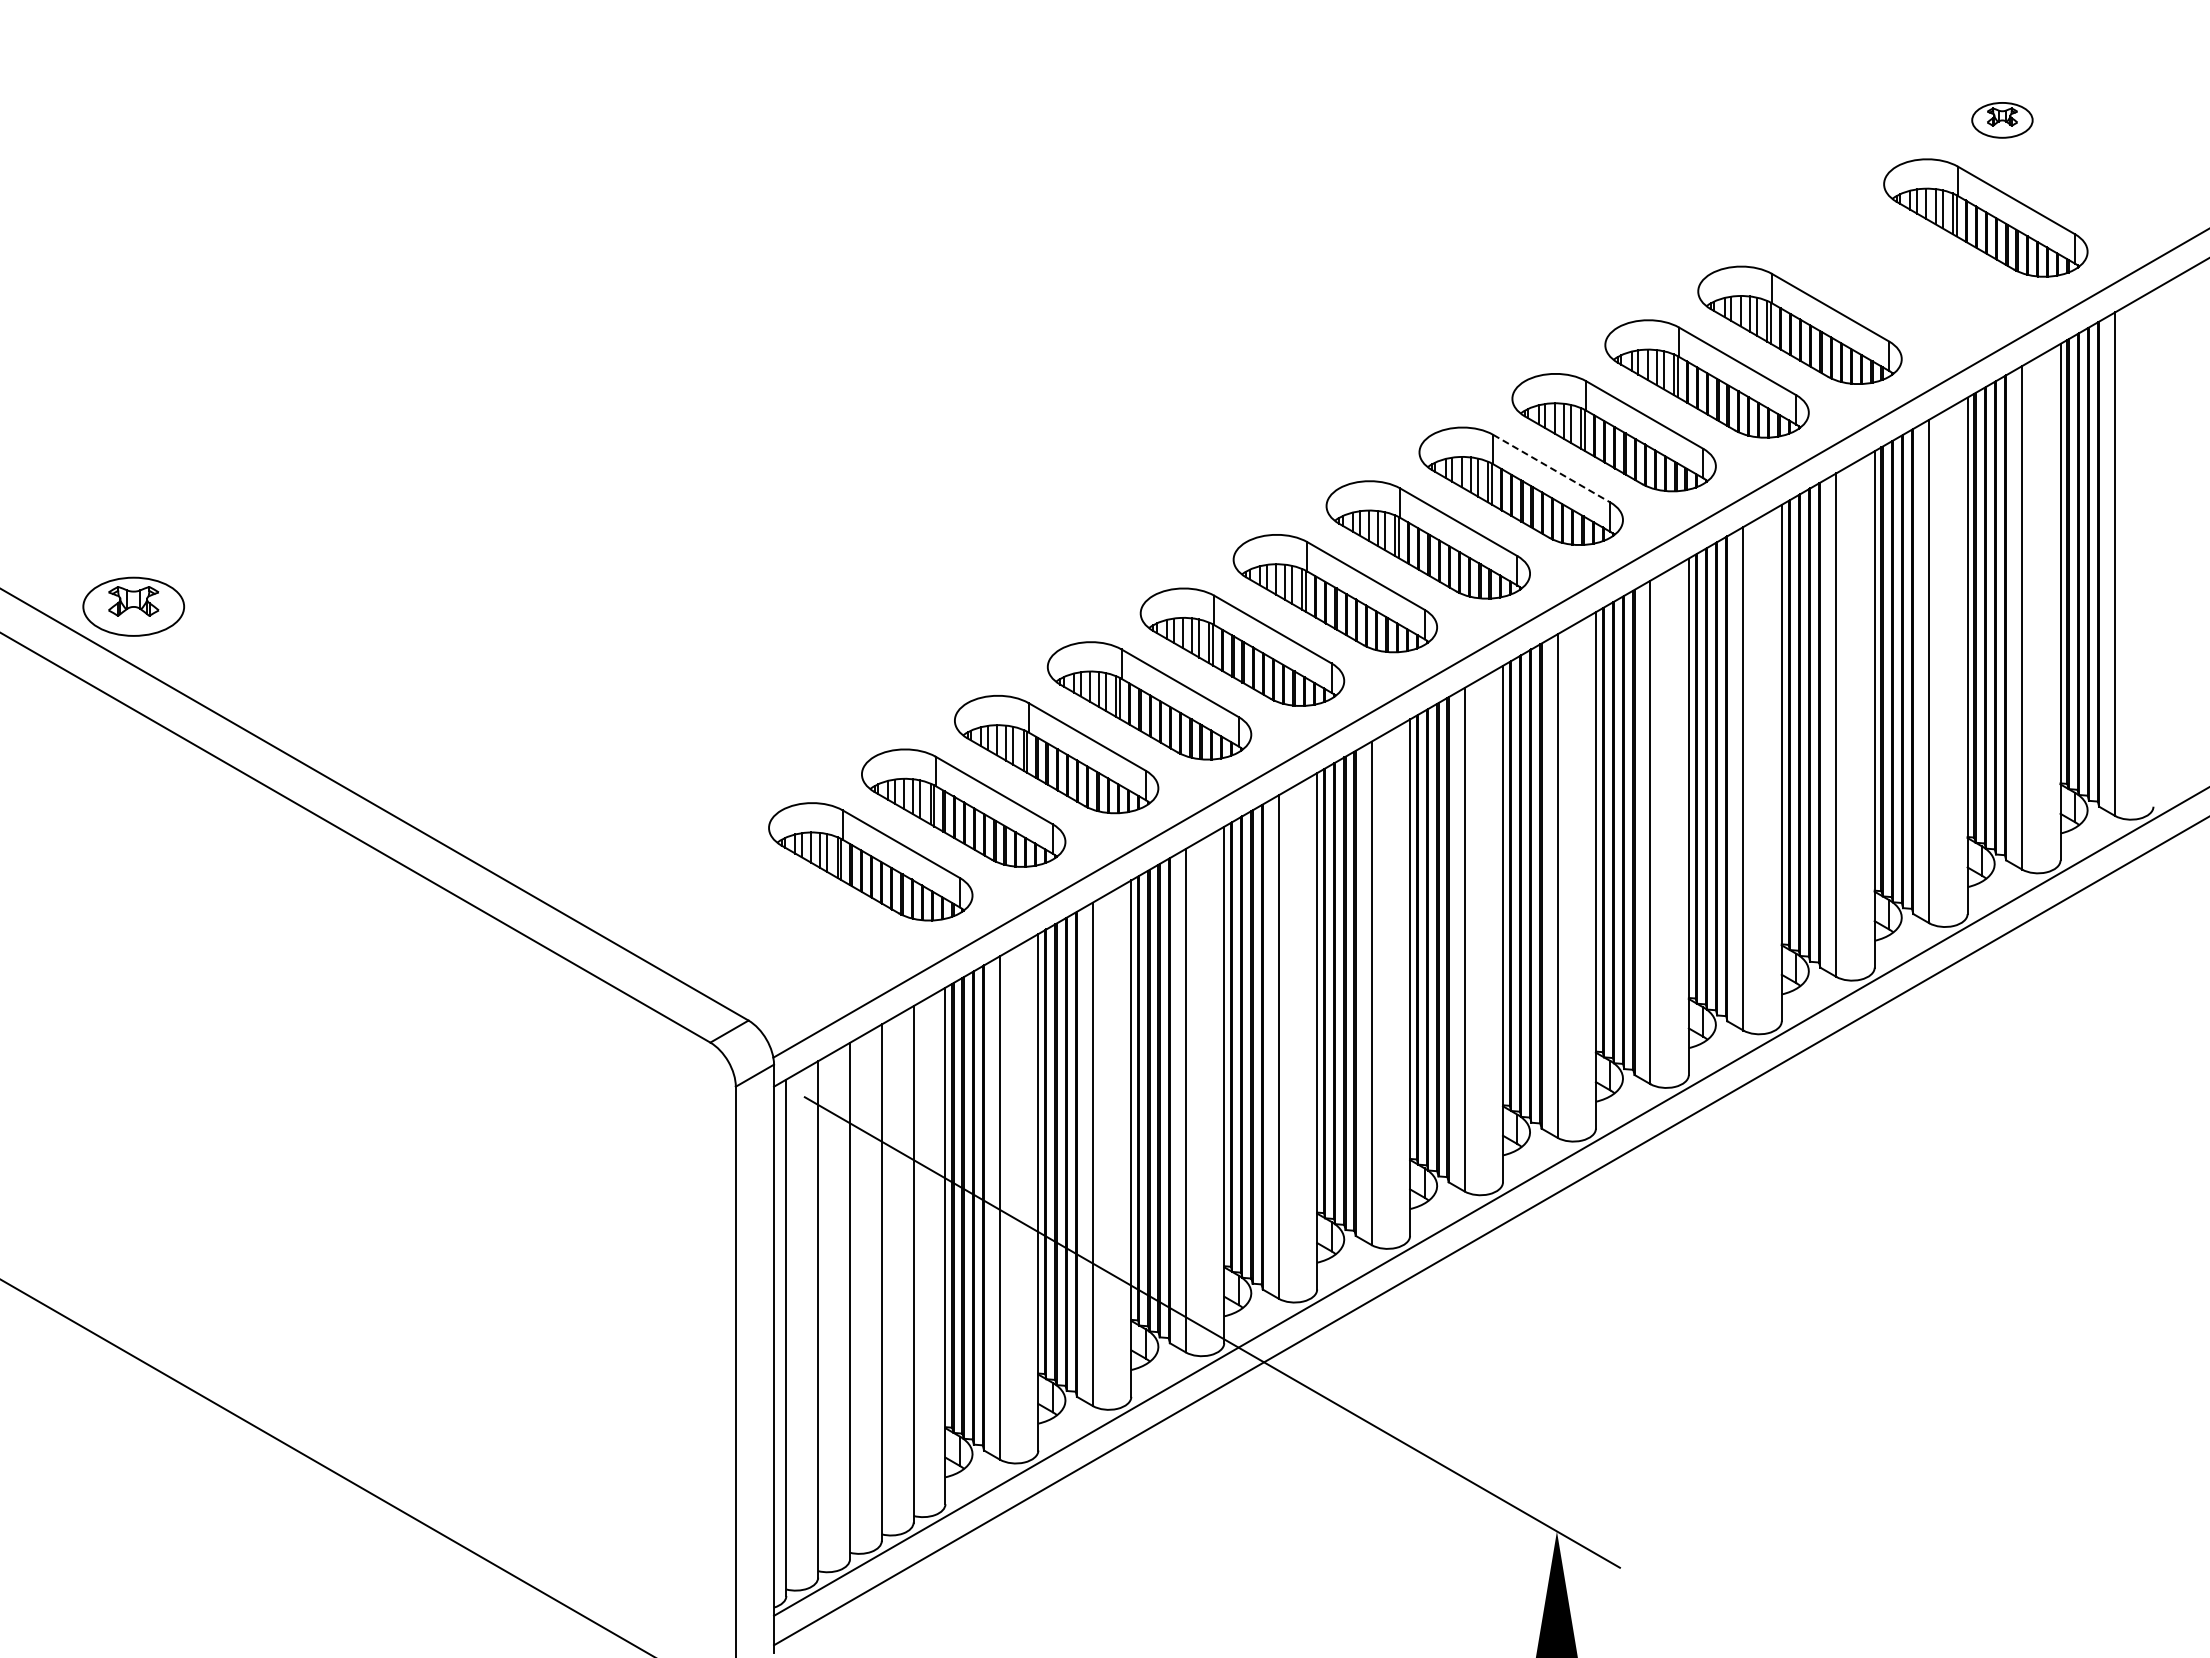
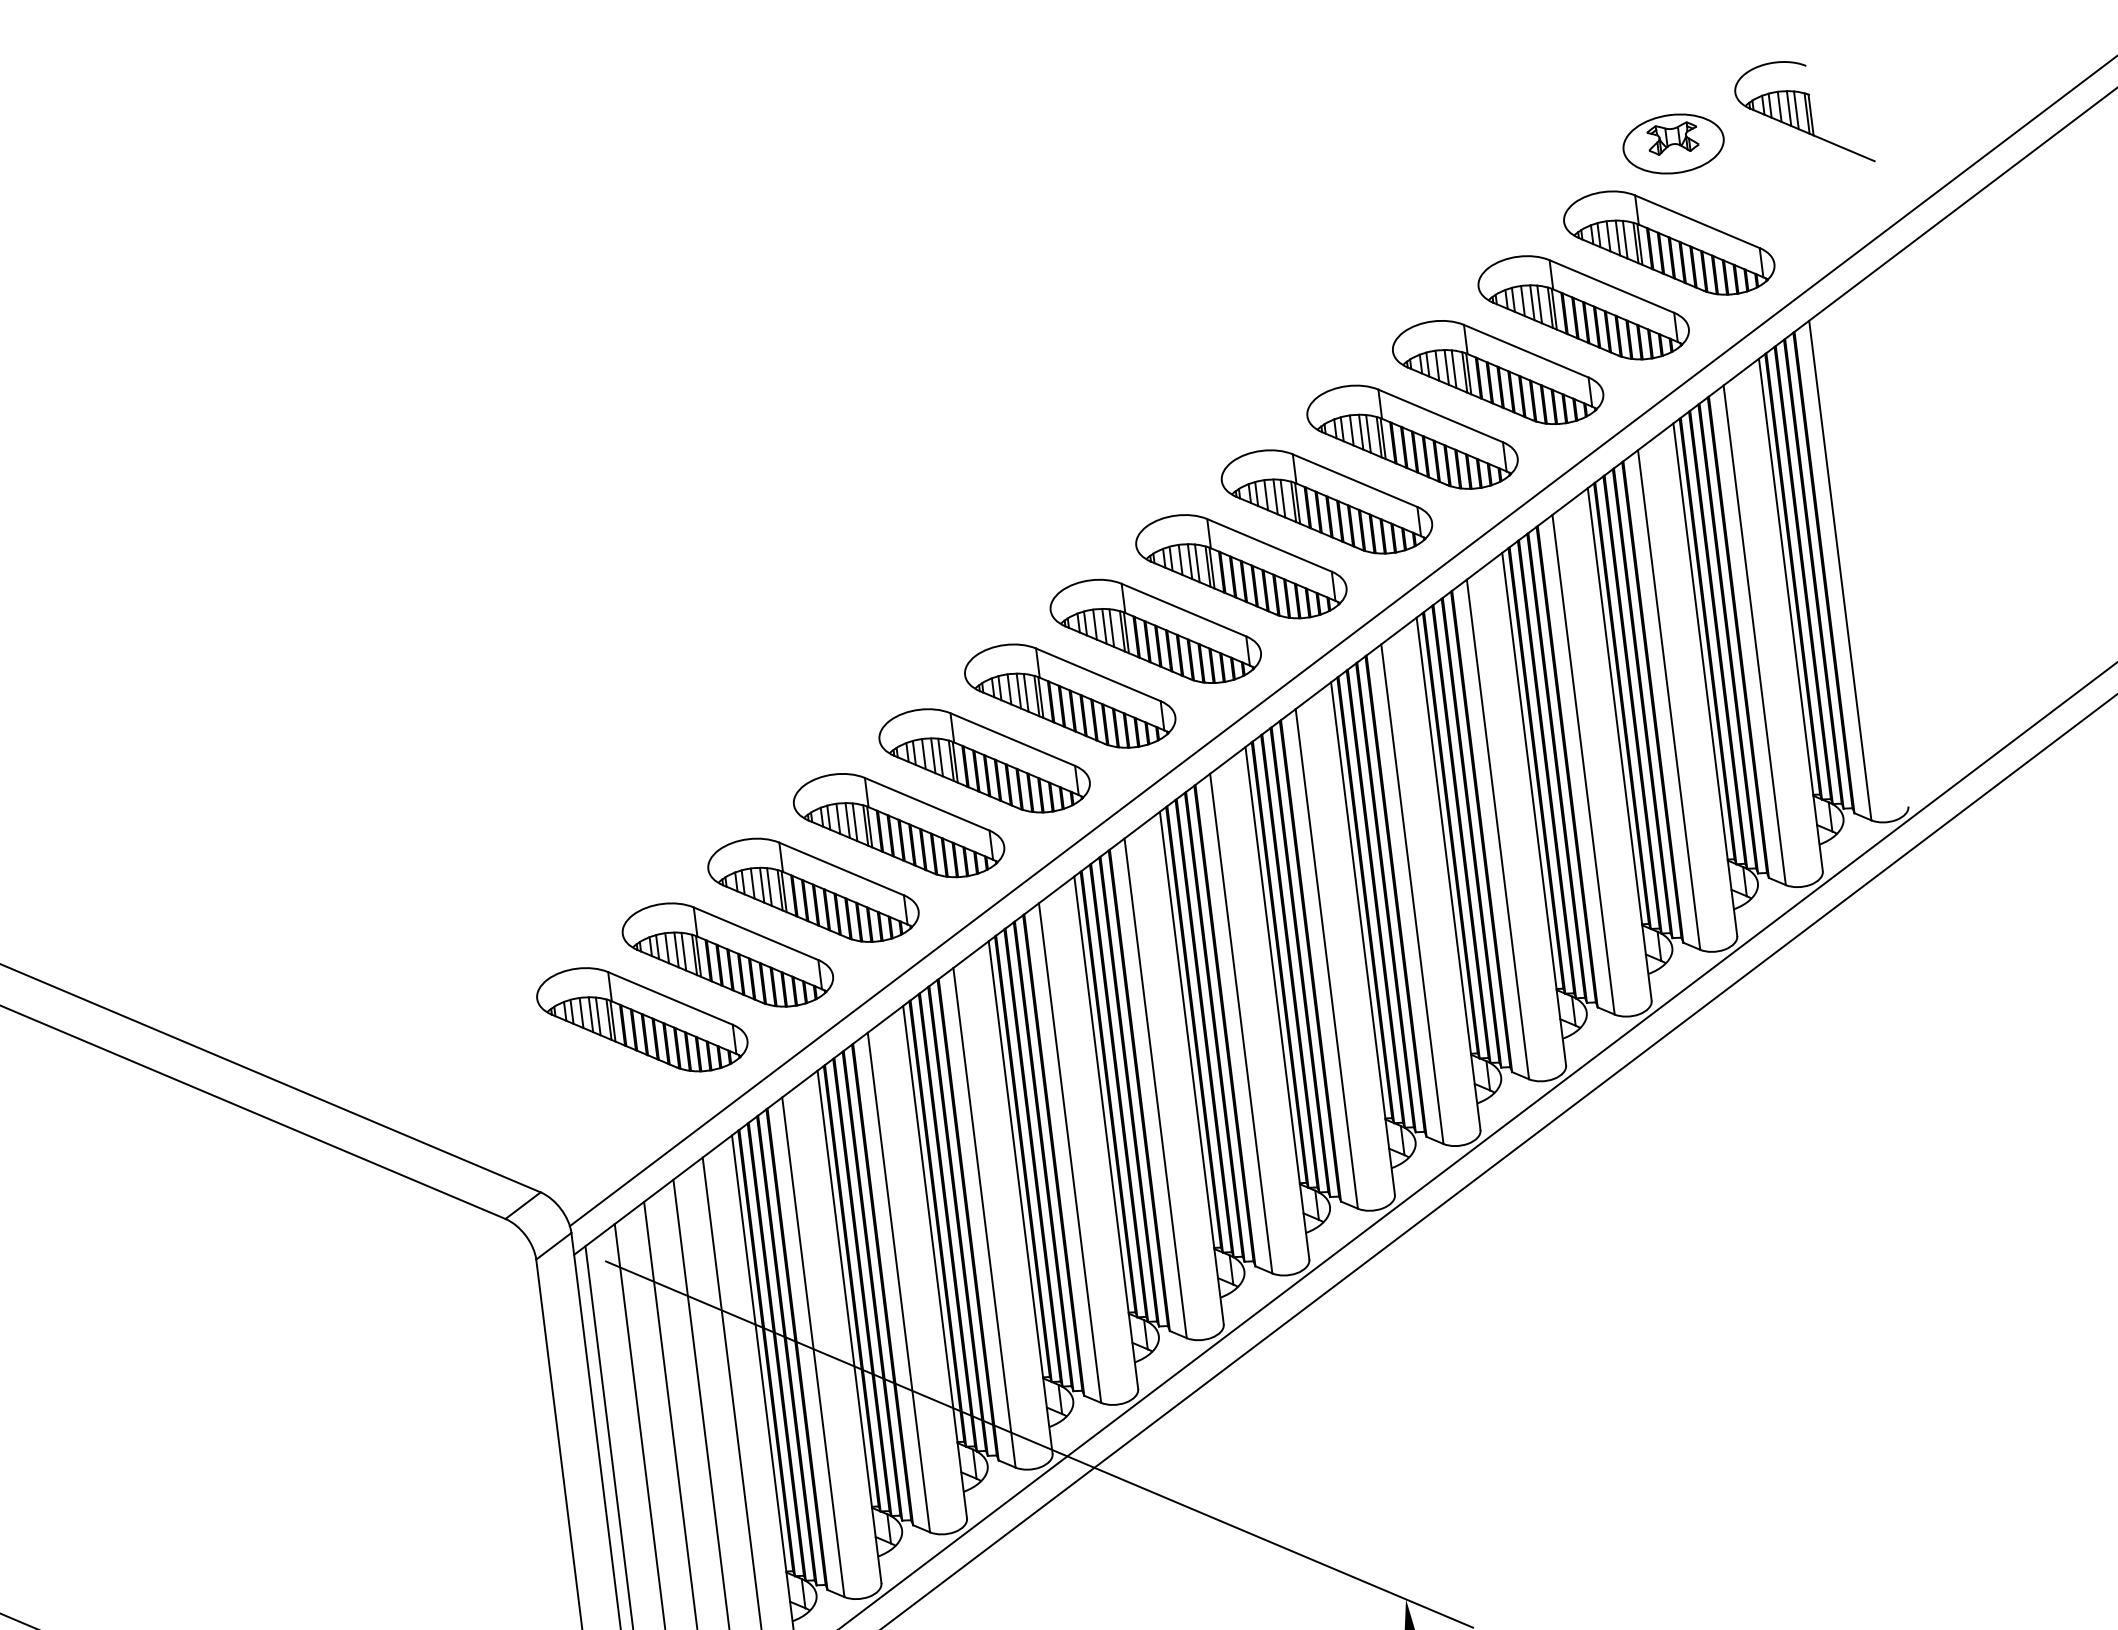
part: (2134, 107) -> (1803, 114), added
part: (2002, 120) -> (1673, 144), size x1.67
part: (1892, 271) -> (1583, 307), added
line: (1551, 468) -> (1269, 545), dashed -> solid

